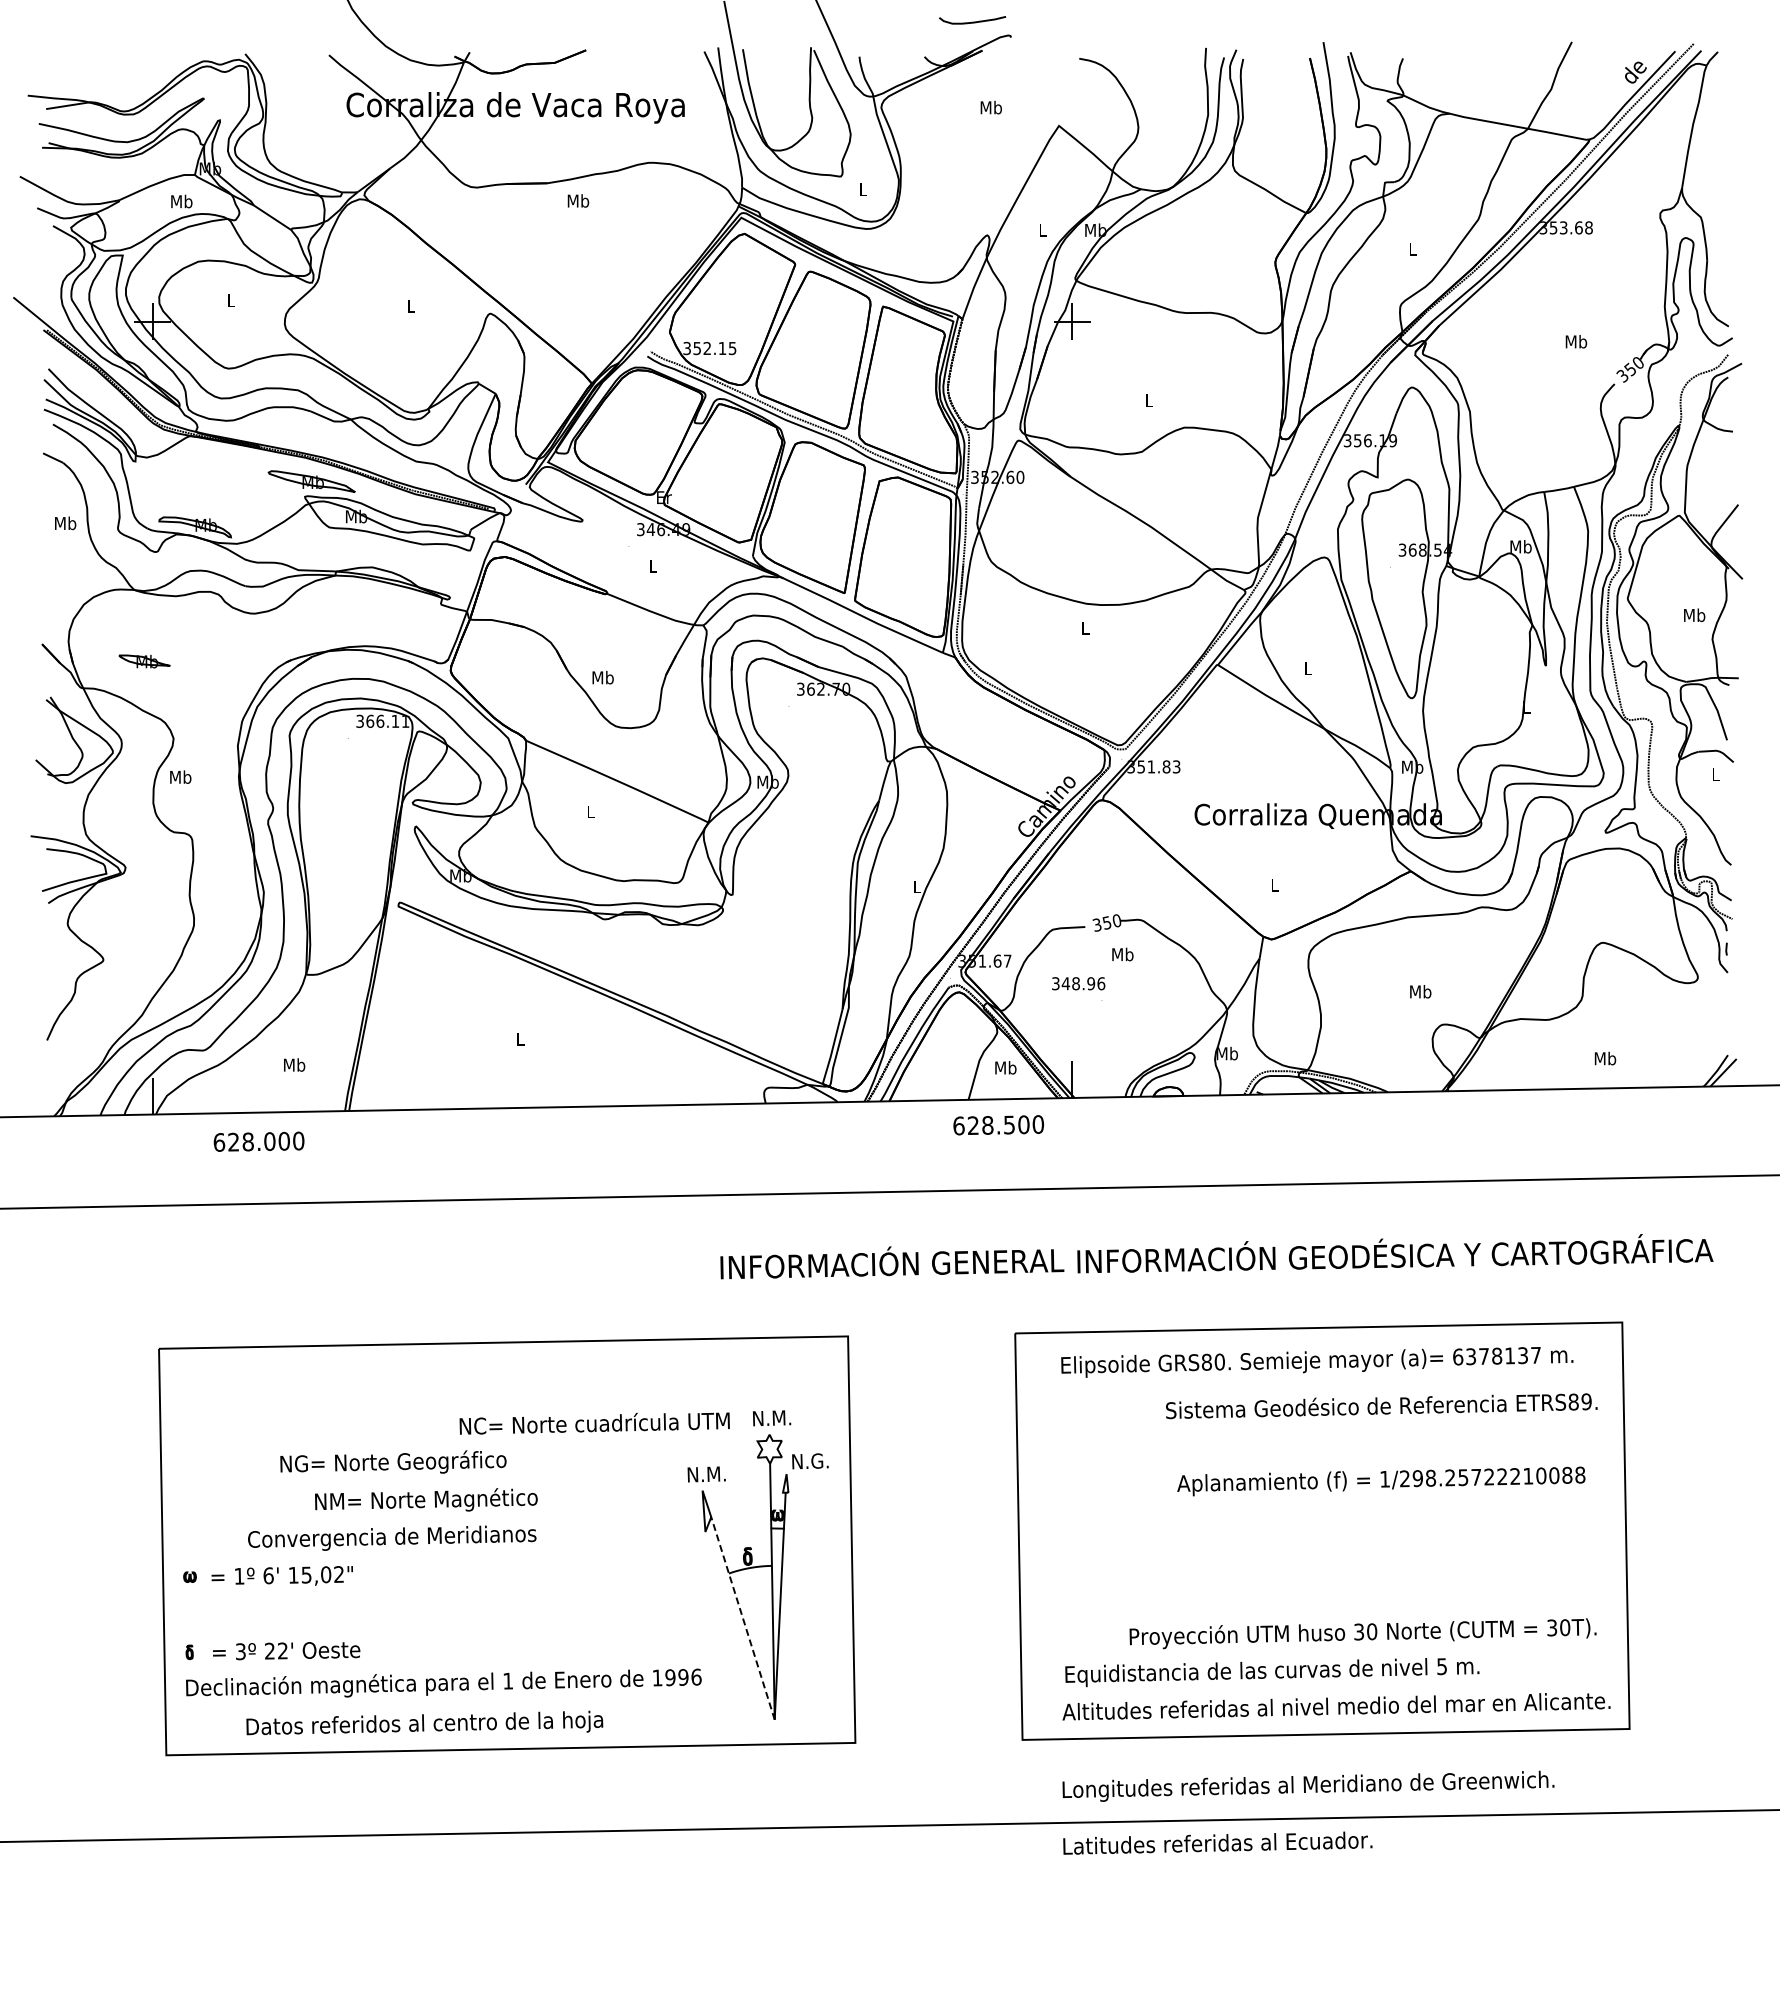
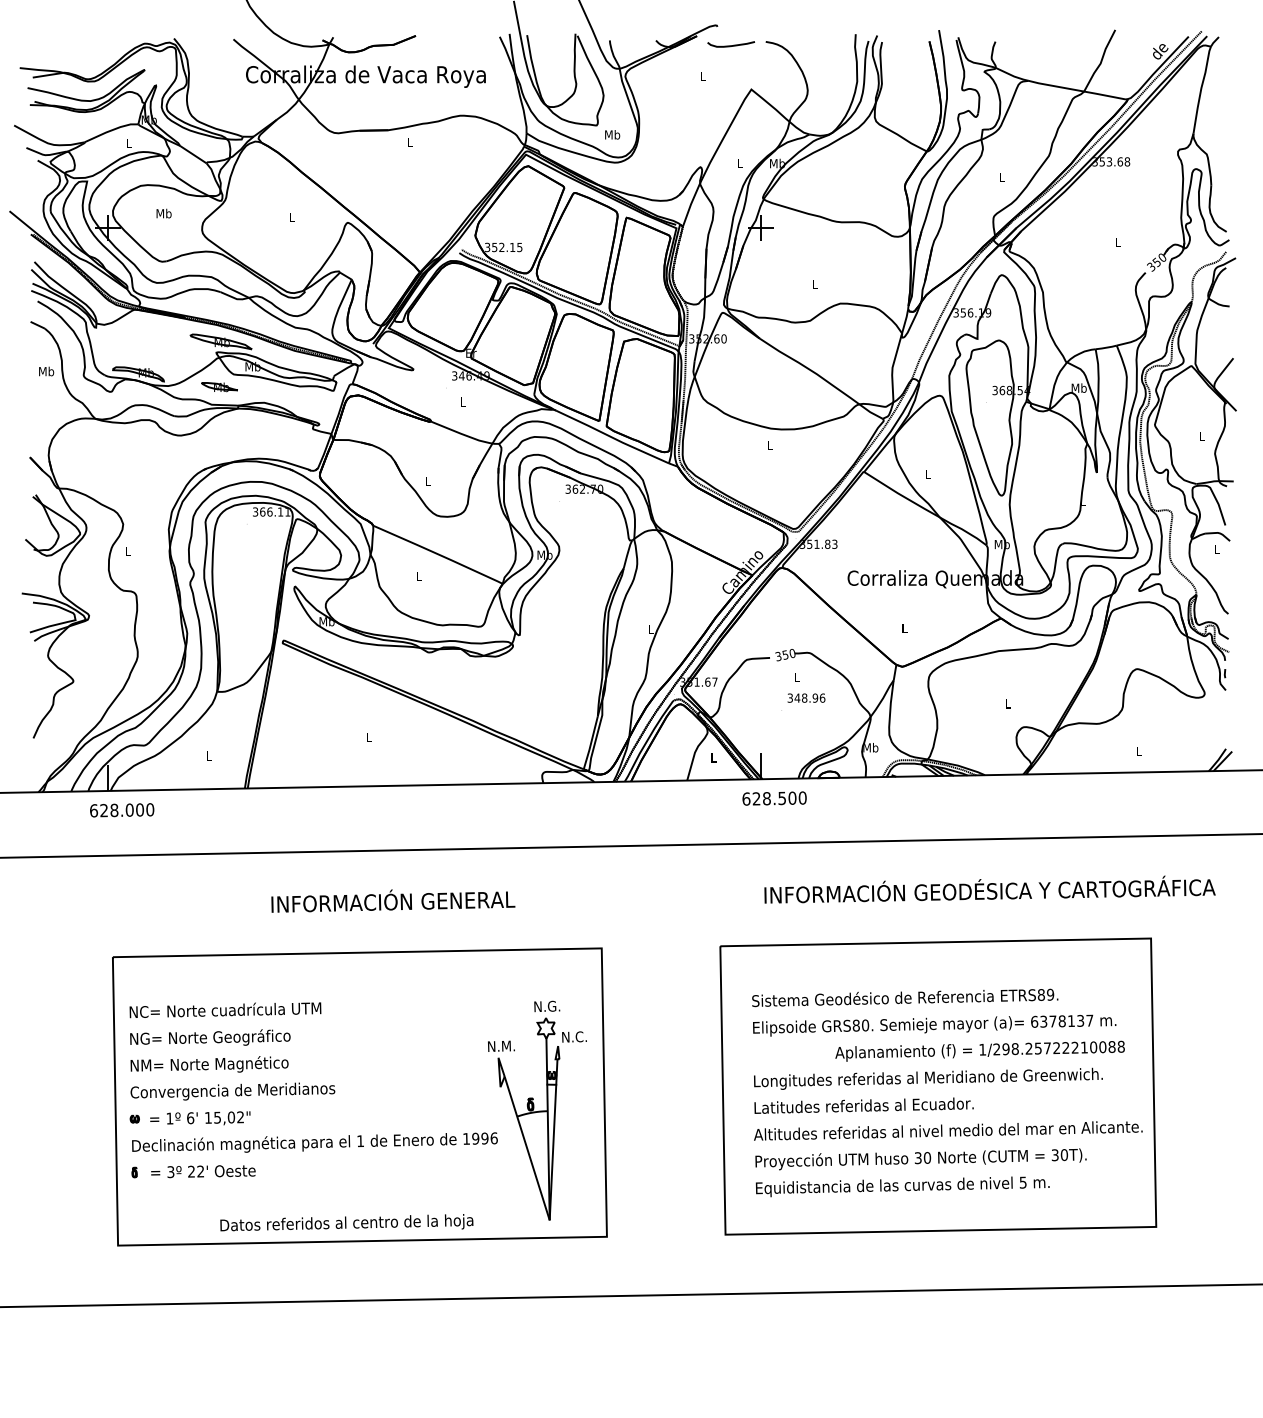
curve: (972, 21) -> (731, 45), moved
text: (990, 107) -> (702, 76), Mb -> L
text: (863, 189) -> (612, 134), L -> Mb
text: (578, 200) -> (410, 142), Mb -> L
text: (181, 201) -> (128, 143), Mb -> L
text: (230, 300) -> (163, 213), L -> Mb
text: (1576, 341) -> (1118, 242), Mb -> L
text: (1694, 615) -> (1202, 436), Mb -> L
part: (144, 661) -> (219, 387), moved
text: (602, 677) -> (427, 480), Mb -> L
text: (180, 776) -> (128, 551), Mb -> L
text: (1122, 954) -> (796, 677), Mb -> L
text: (1078, 983) -> (806, 698), moved
text: (1420, 991) -> (1007, 703), Mb -> L
text: (1605, 1058) -> (1139, 751), Mb -> L
text: (294, 1064) -> (208, 755), Mb -> L
text: (1005, 1067) -> (713, 757), Mb -> L
text: (998, 1125) -> (774, 798), moved
text: (258, 1141) -> (121, 810), moved
text: (892, 1262) -> (393, 900), moved
text: (1317, 1362) -> (934, 1025), moved
text: (1381, 1406) -> (905, 998), moved
text: (781, 1417) -> (554, 1005), N.M. -> N.G.
text: (594, 1423) -> (225, 1010), moved
text: (823, 1460) -> (584, 1036), N.G. -> N.C.
text: (393, 1461) -> (210, 1037), moved
text: (426, 1499) -> (209, 1064), moved
text: (392, 1537) -> (233, 1091), moved
line: (742, 1617) -> (526, 1147), dashed -> solid
text: (1362, 1633) -> (920, 1159), moved
text: (443, 1682) -> (314, 1142), moved
text: (1336, 1706) -> (948, 1130), moved
text: (424, 1722) -> (346, 1222), moved
text: (1308, 1785) -> (928, 1078), moved
text: (1217, 1842) -> (863, 1105), moved

